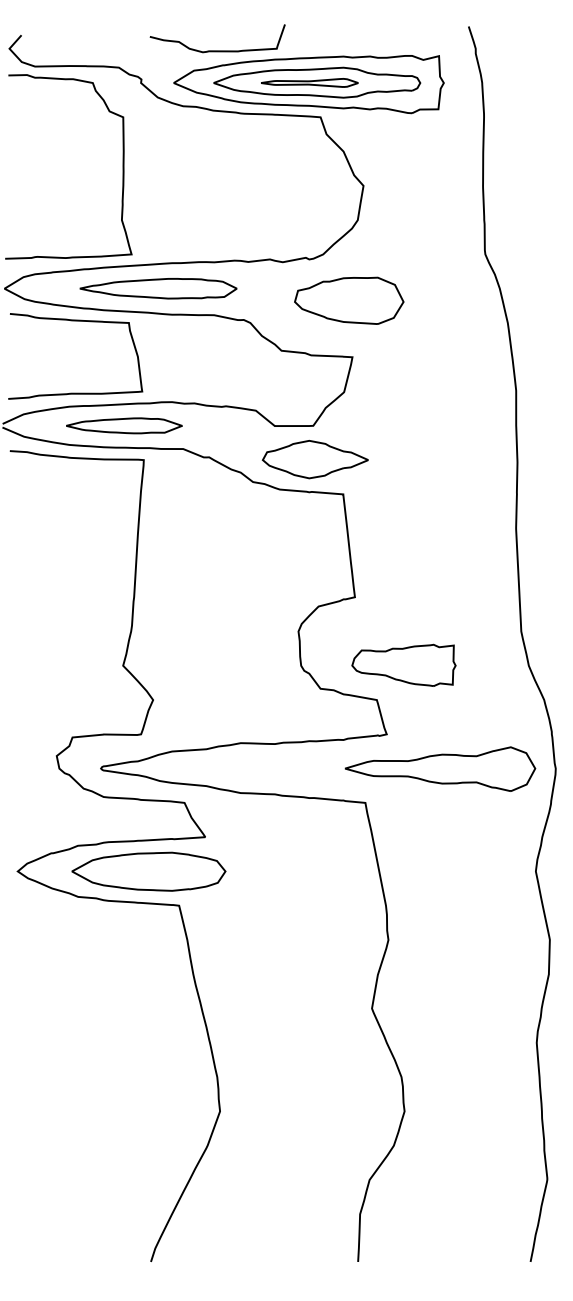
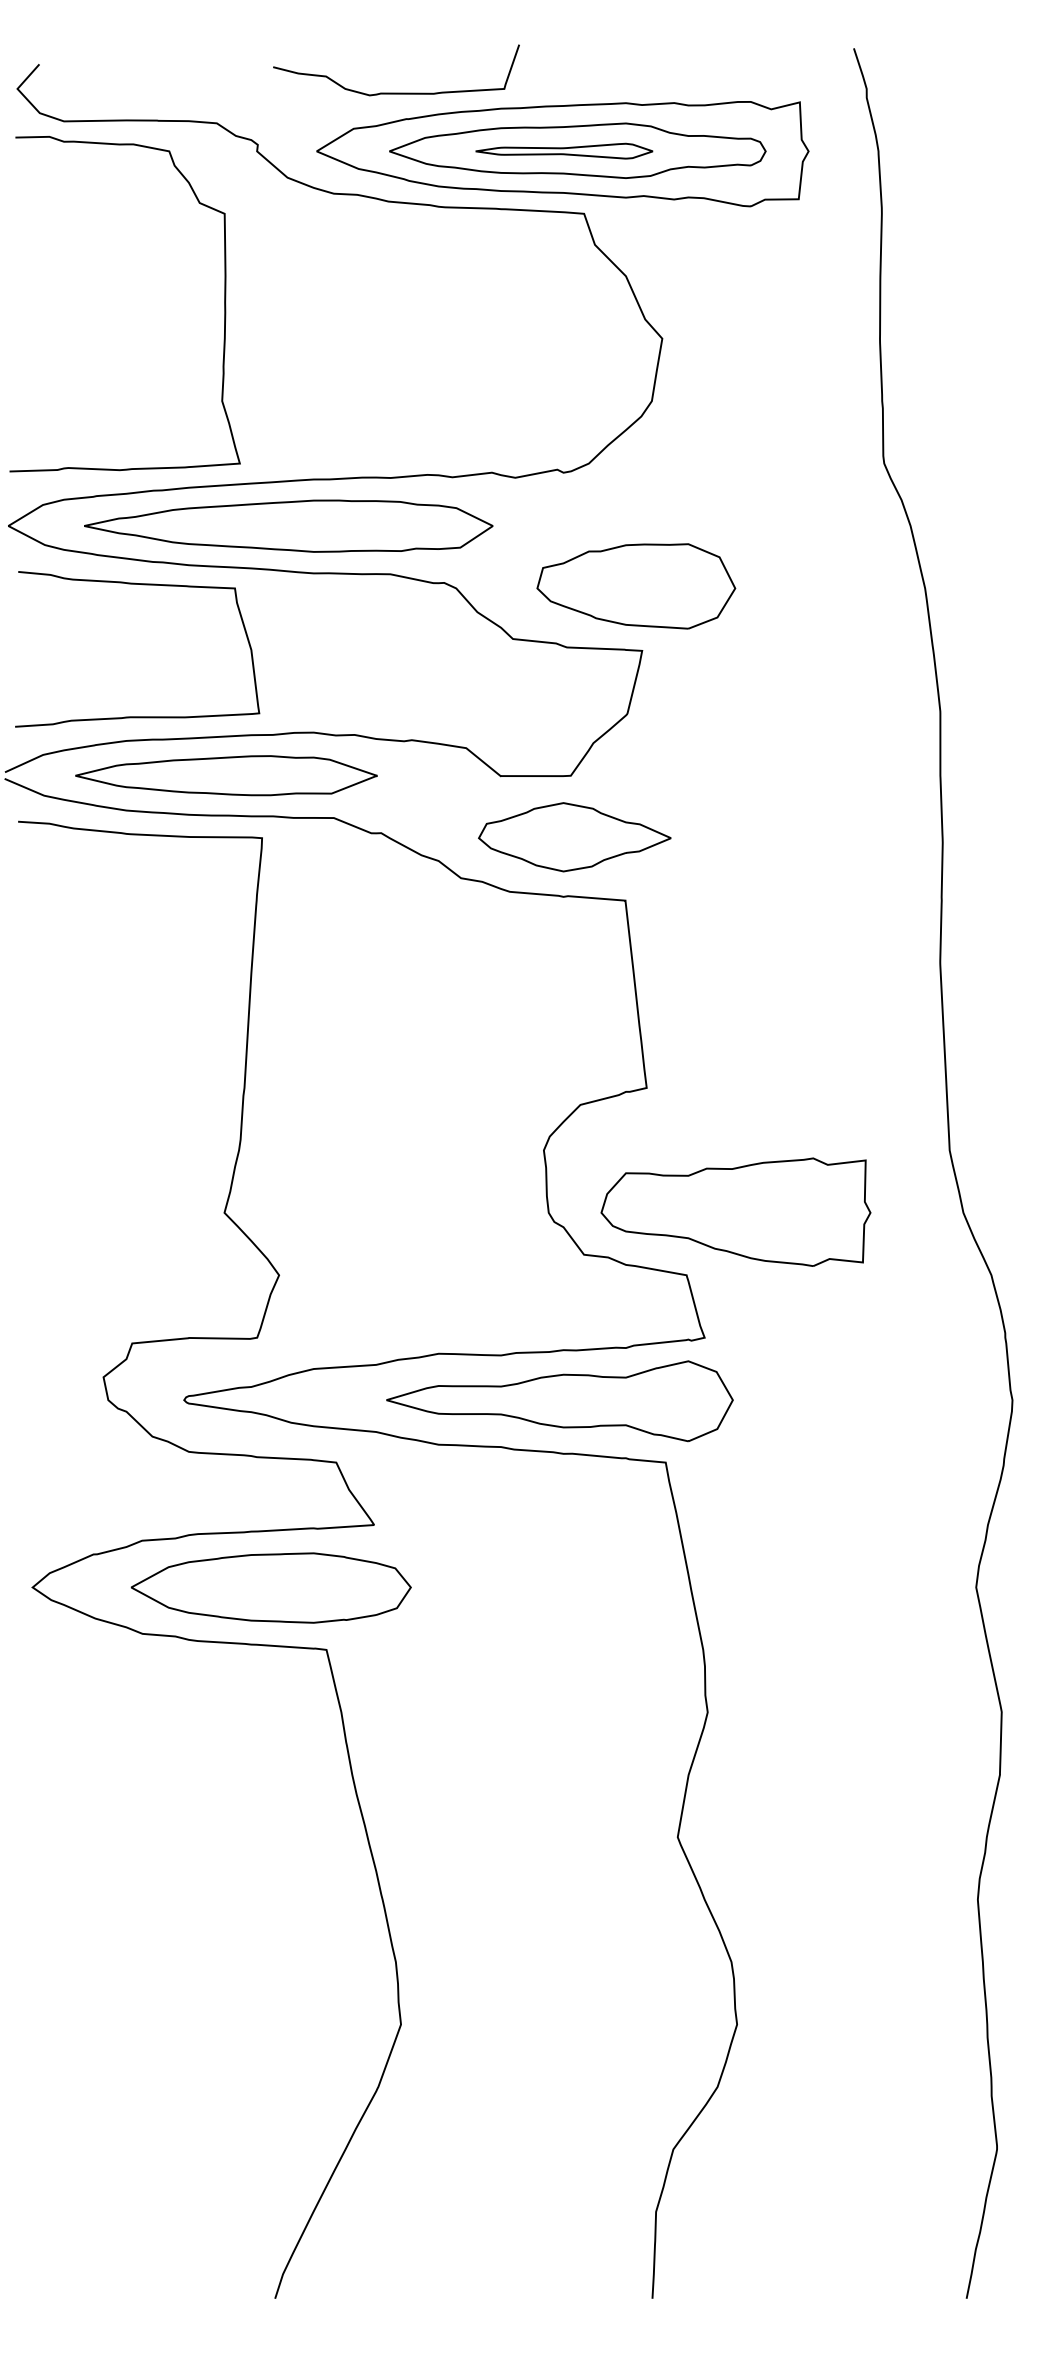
part: (158, 288) -> (288, 525), size x1.43
part: (349, 300) -> (636, 585), moved
part: (124, 425) -> (226, 775), size x1.43
part: (403, 665) -> (735, 1212), size x1.43
part: (440, 768) -> (560, 1399), moved

